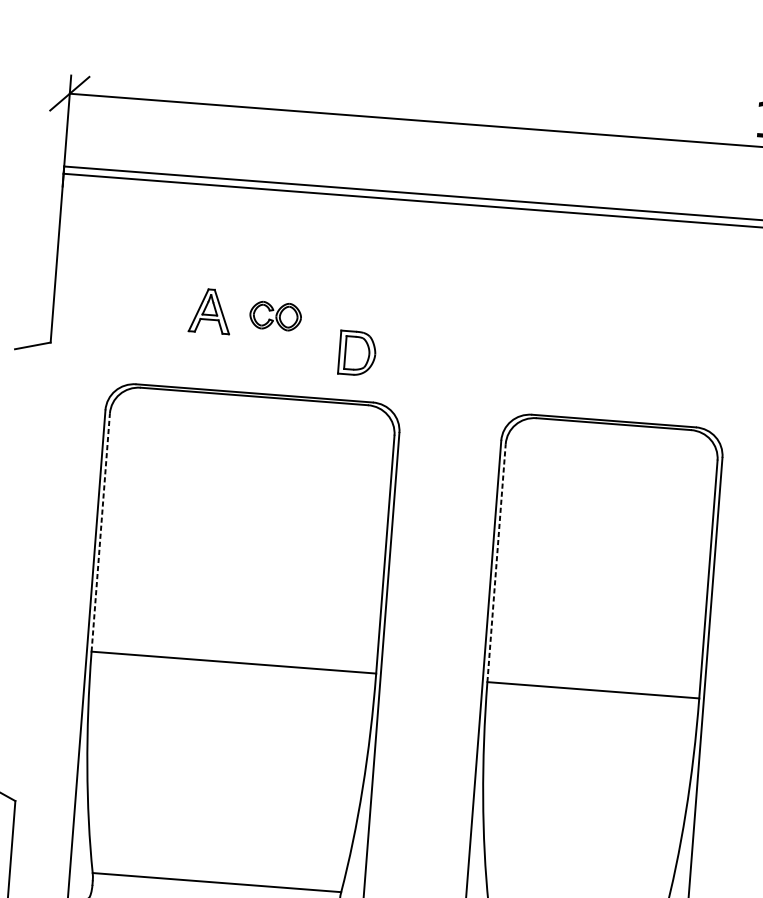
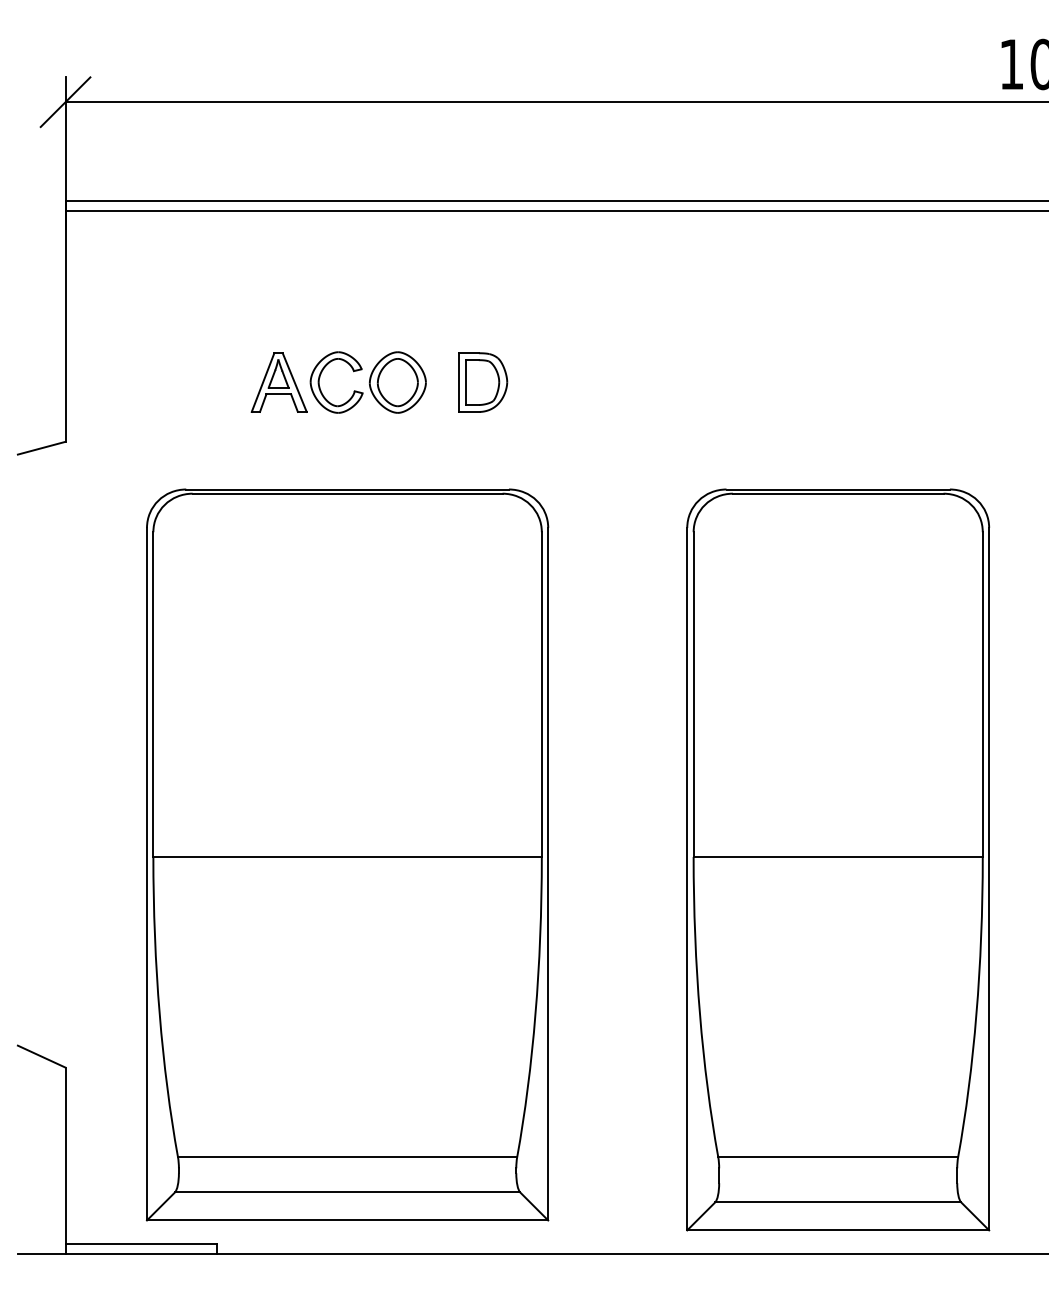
part: (275, 316) -> (367, 382), size x1.67
part: (357, 353) -> (483, 382), moved
line: (100, 532) -> (153, 694), dashed -> solid
line: (496, 563) -> (693, 694), dashed -> solid

